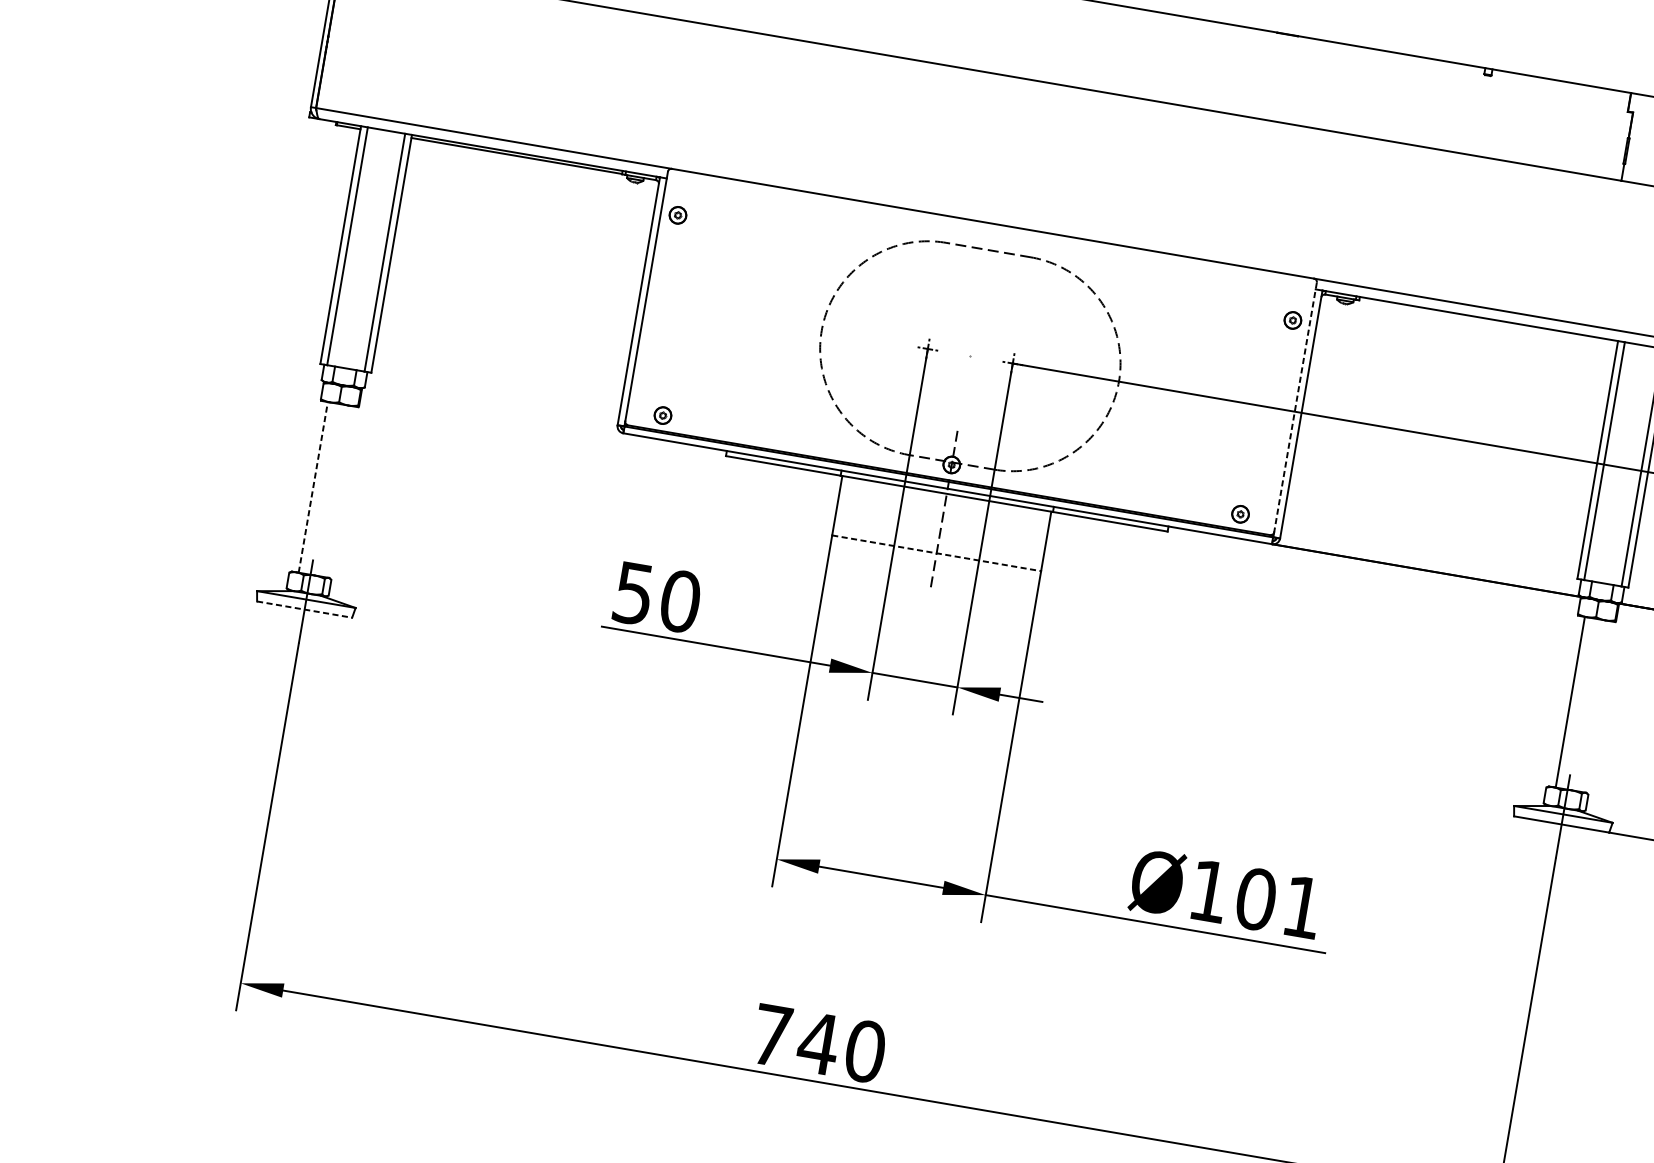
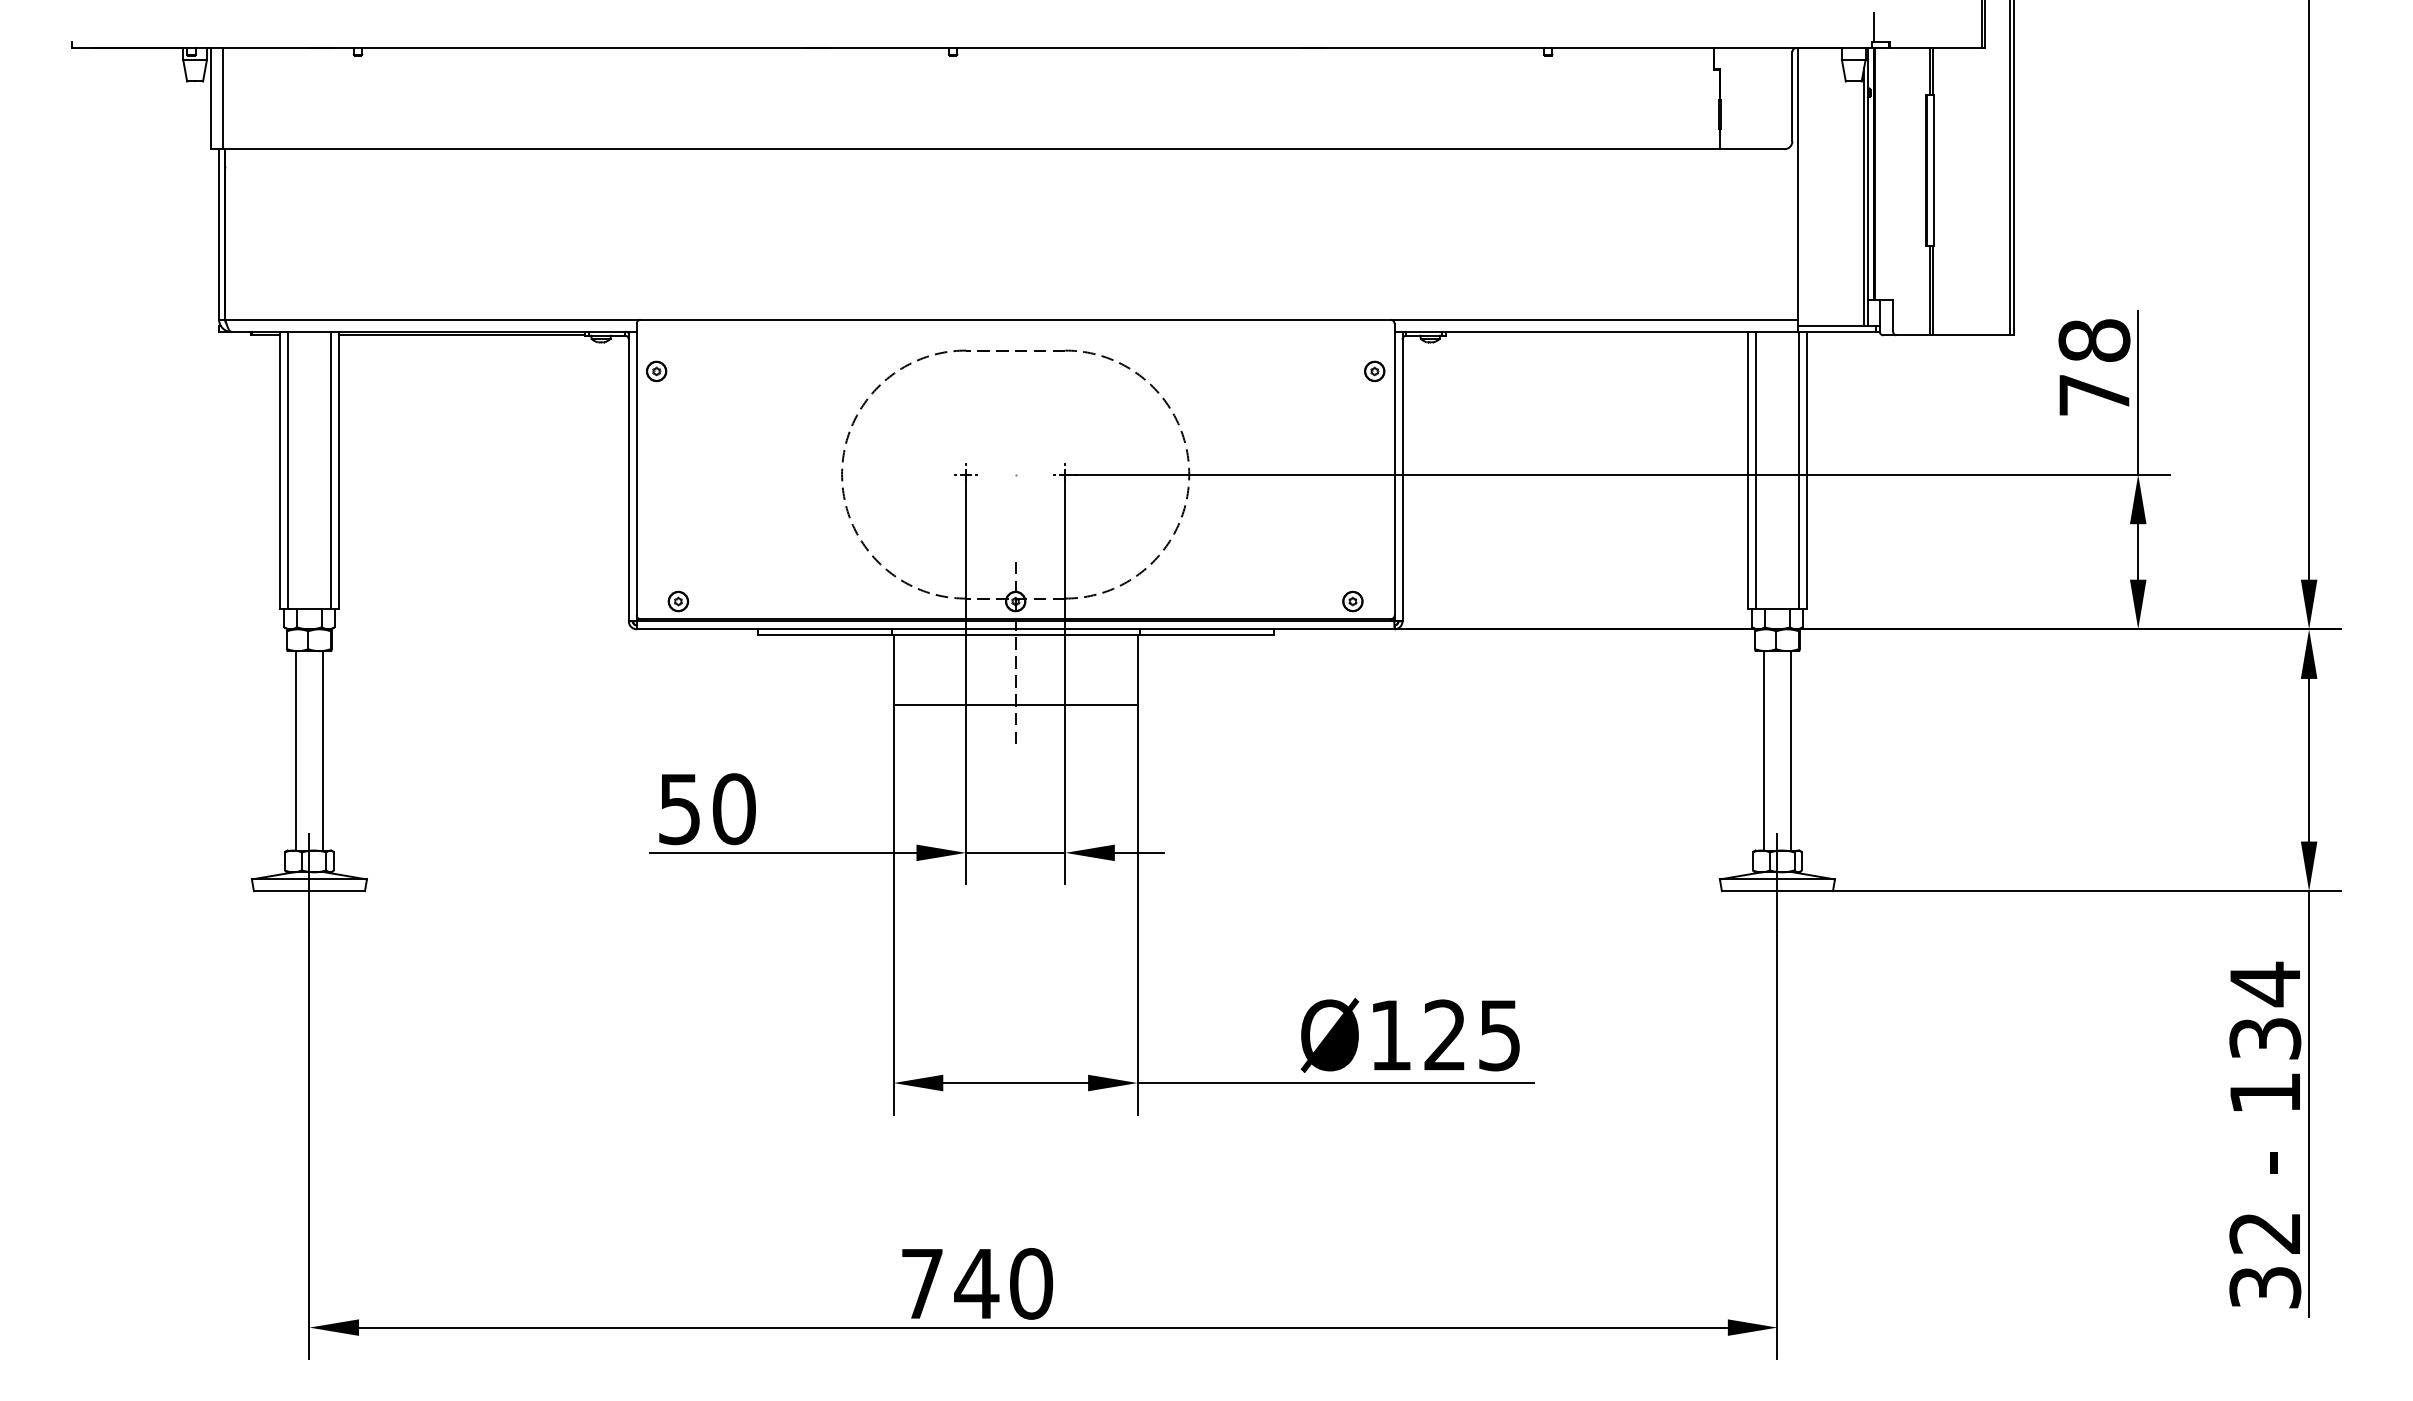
line: (1295, 407) -> (1394, 469), dashed -> solid
line: (313, 487) -> (295, 750), dashed -> solid
line: (337, 491) -> (323, 750), added
line: (937, 553) -> (1016, 704), dashed -> solid
line: (304, 609) -> (309, 891), dashed -> solid
line: (1594, 706) -> (1791, 750), added
text: (1278, 903) -> (1471, 1035), Ø101 -> Ø125

